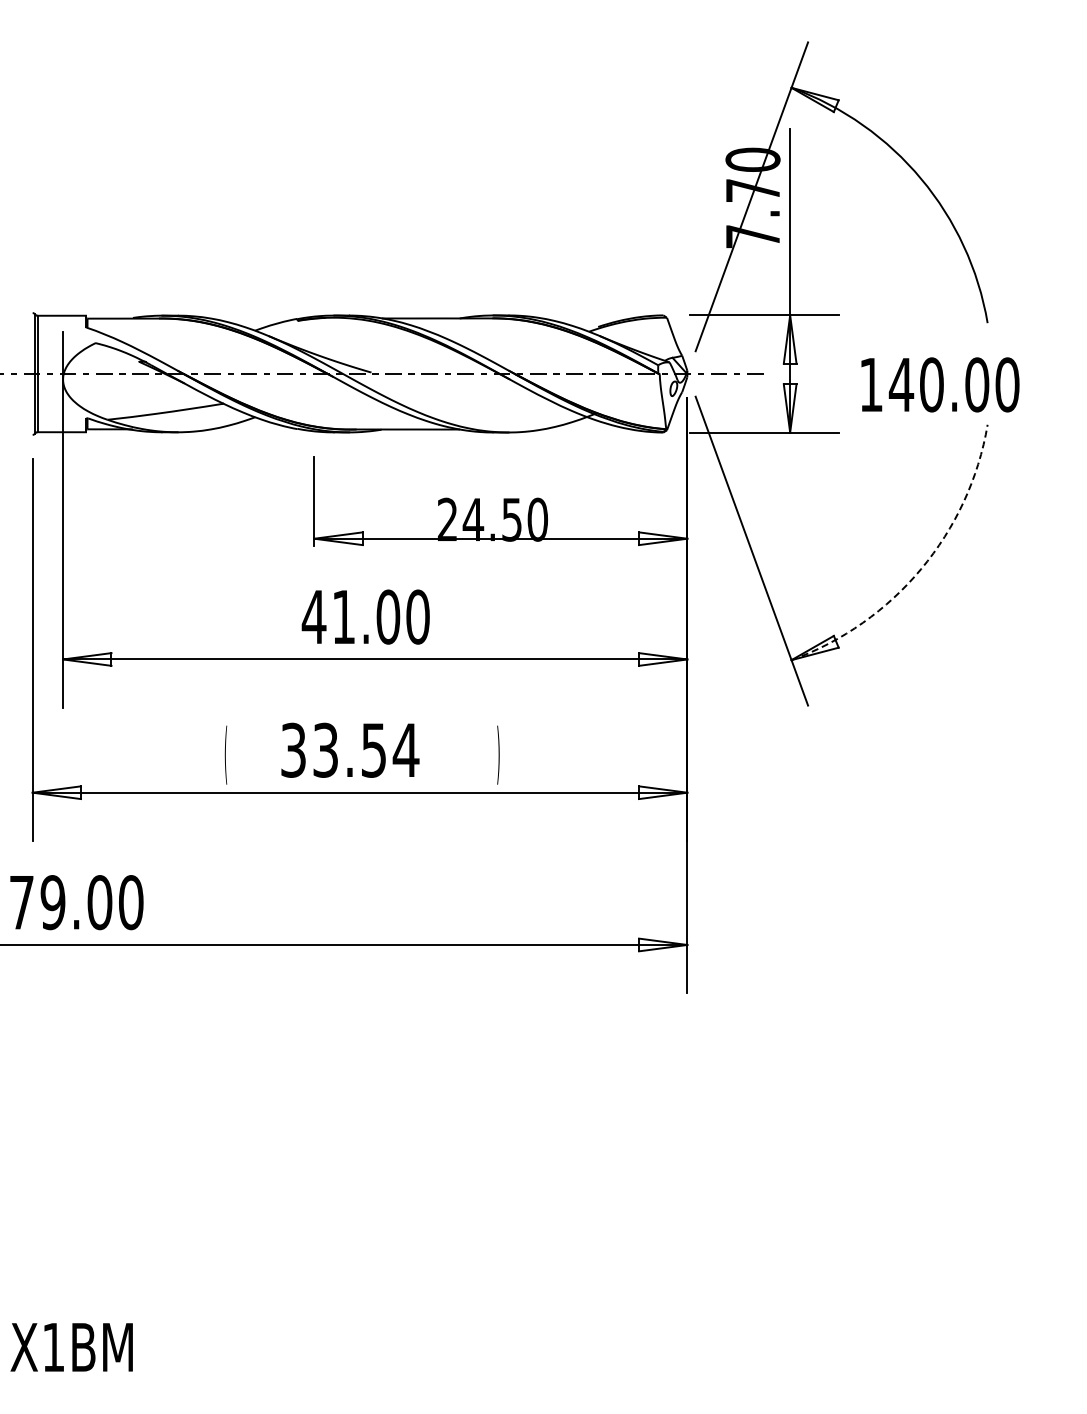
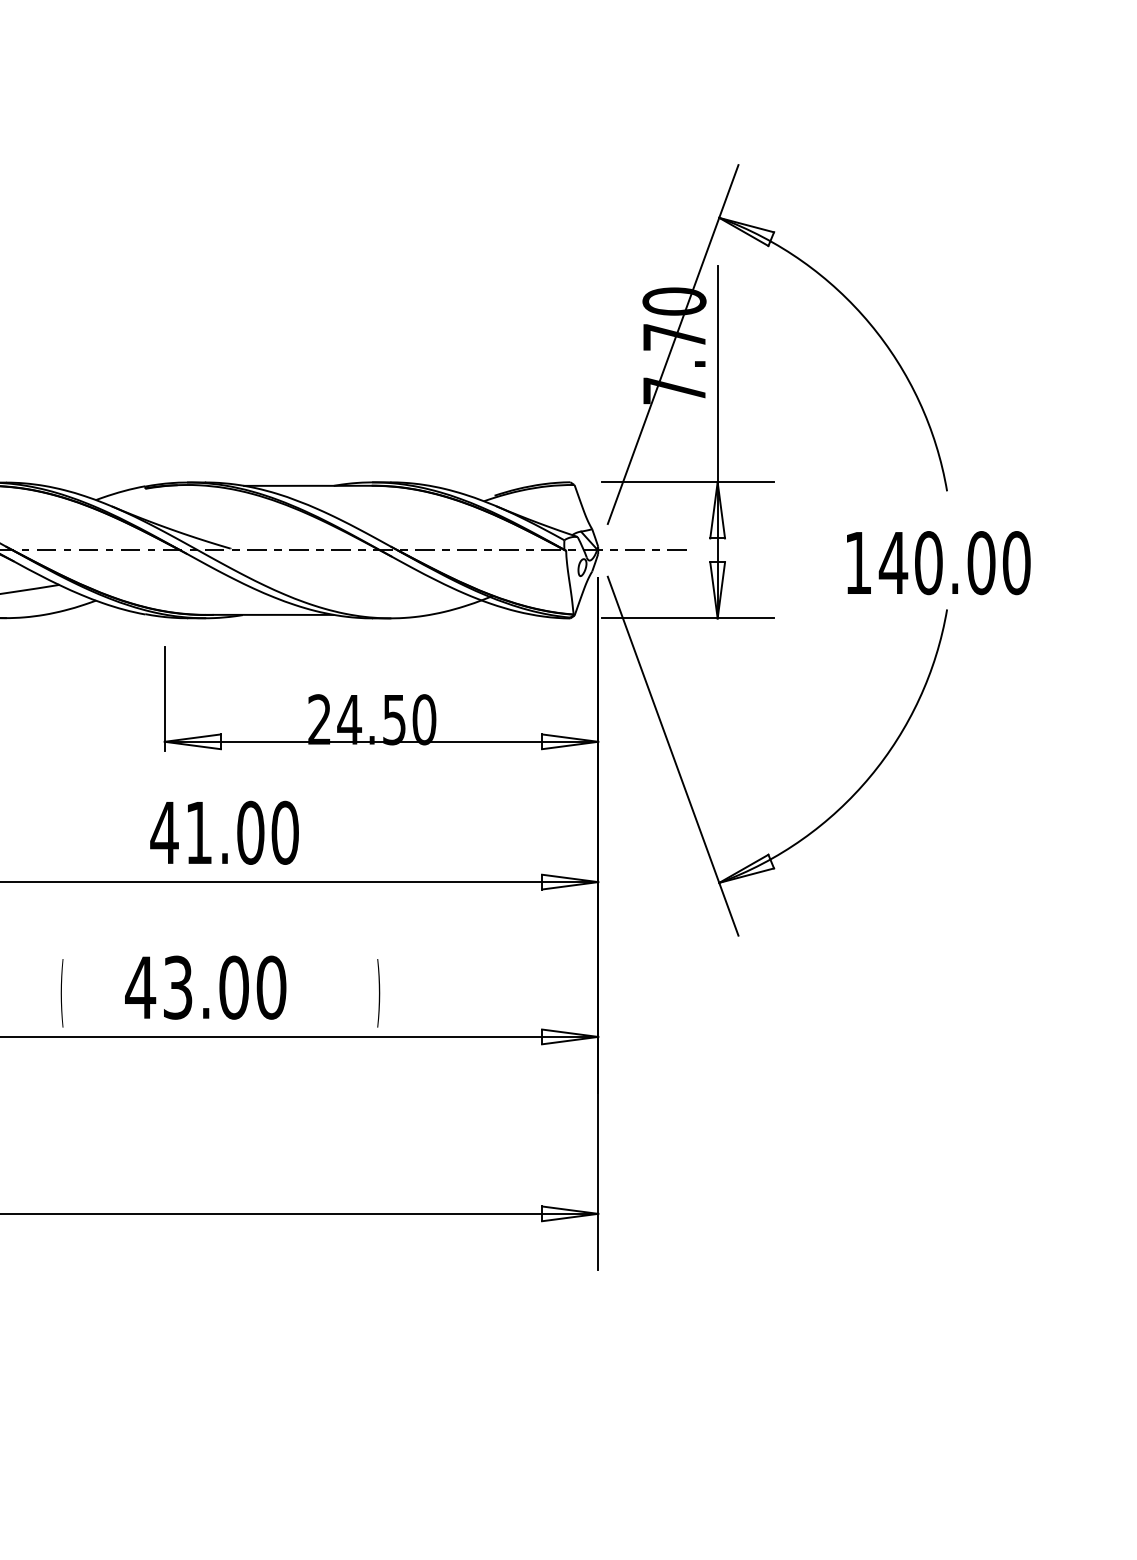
text: (940, 384) -> (938, 562), moved
arc: (921, 568) -> (870, 776), dashed -> solid
text: (349, 749) -> (205, 986), 33.54 -> 43.00

